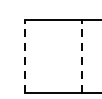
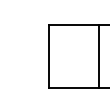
line: (24, 56) -> (48, 56), dashed -> solid
line: (82, 56) -> (99, 56), dashed -> solid

